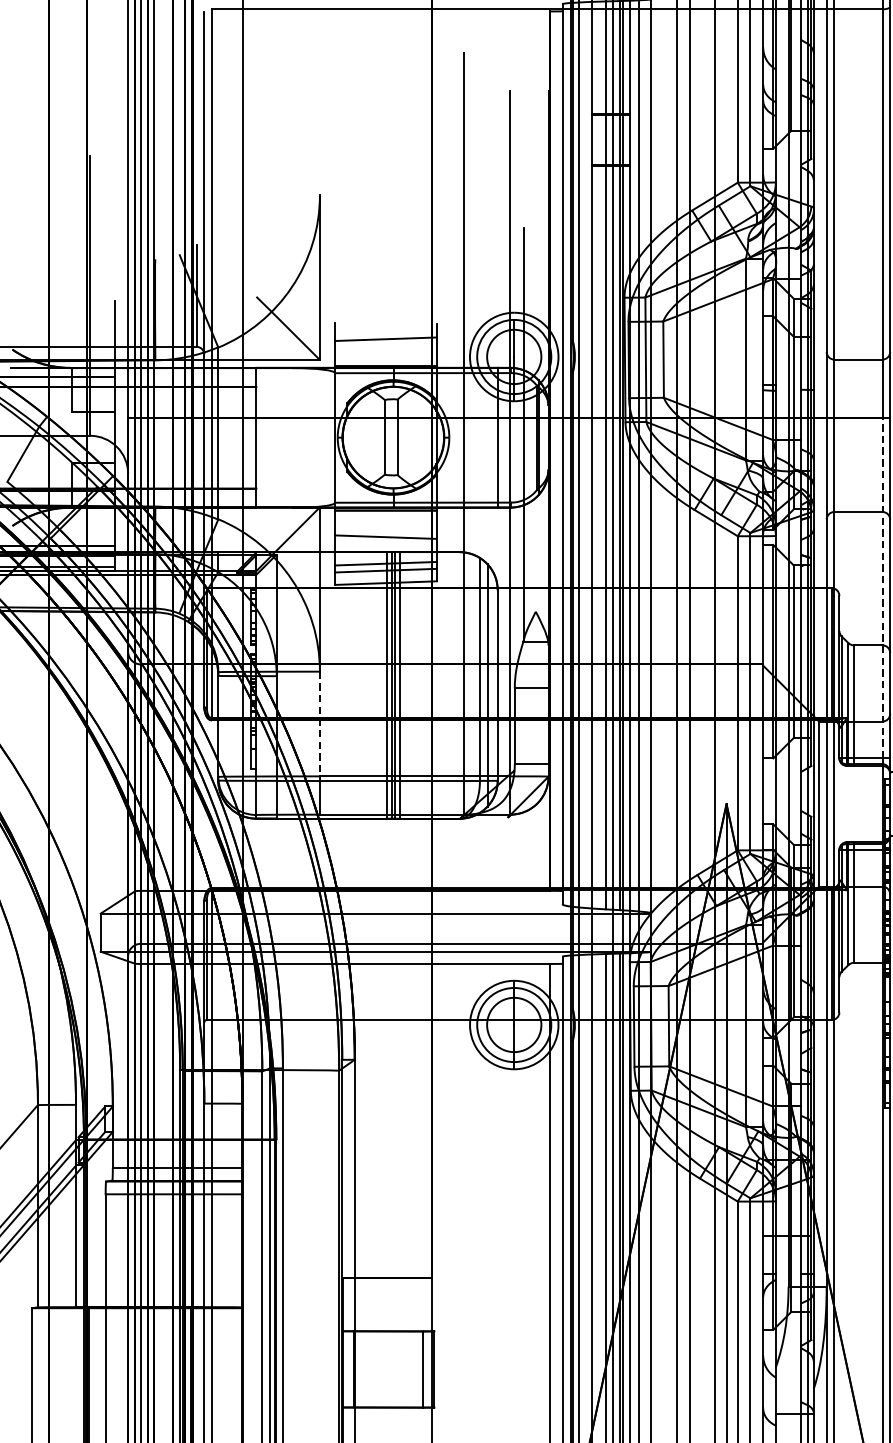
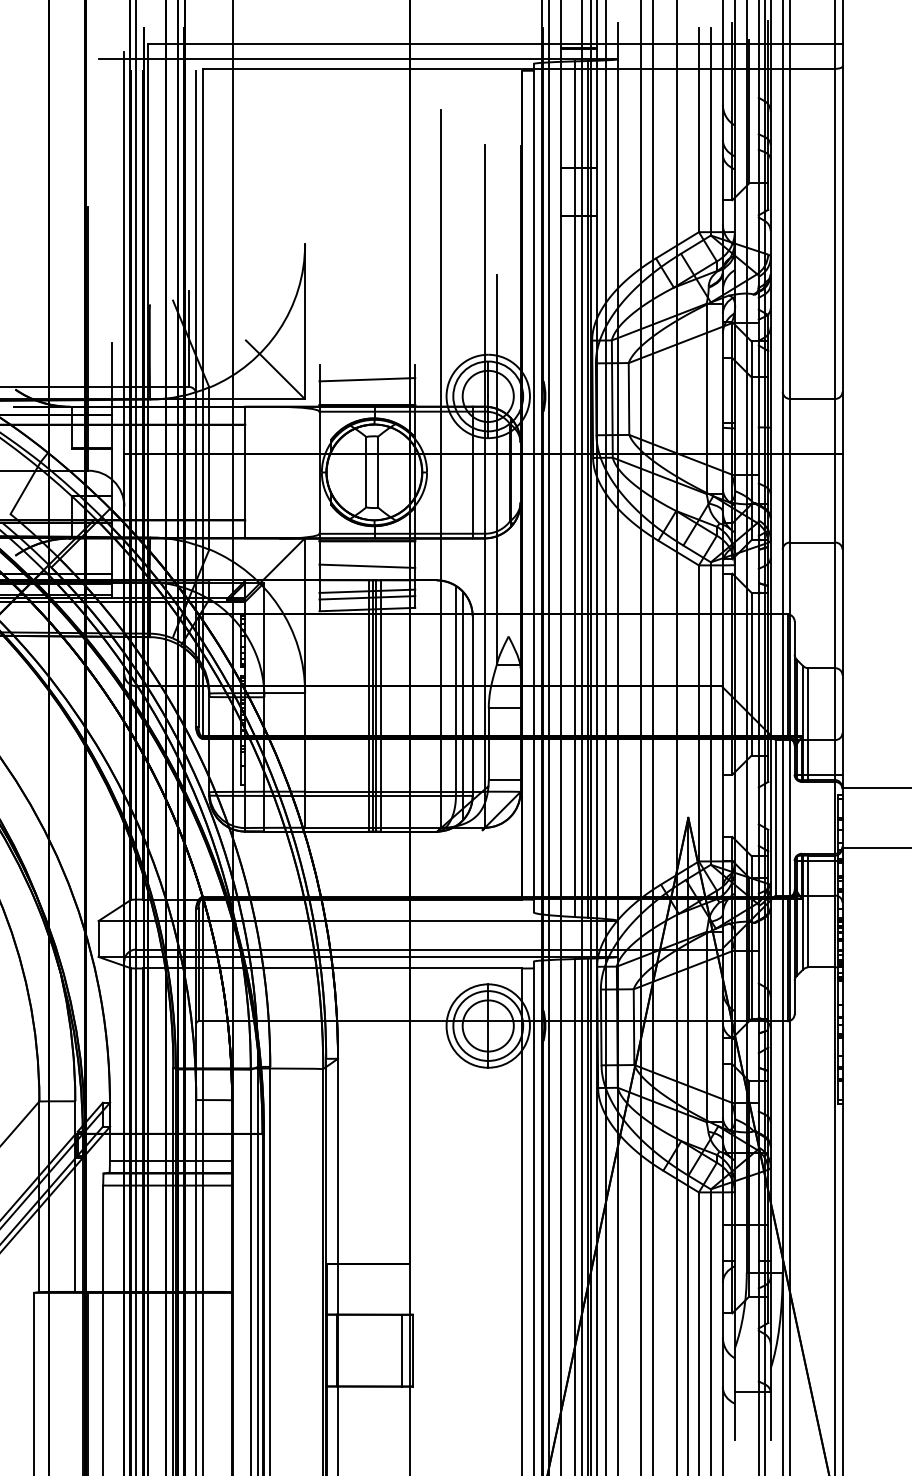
line: (882, 588) -> (835, 614), dashed -> solid
line: (320, 724) -> (305, 742), dashed -> solid

